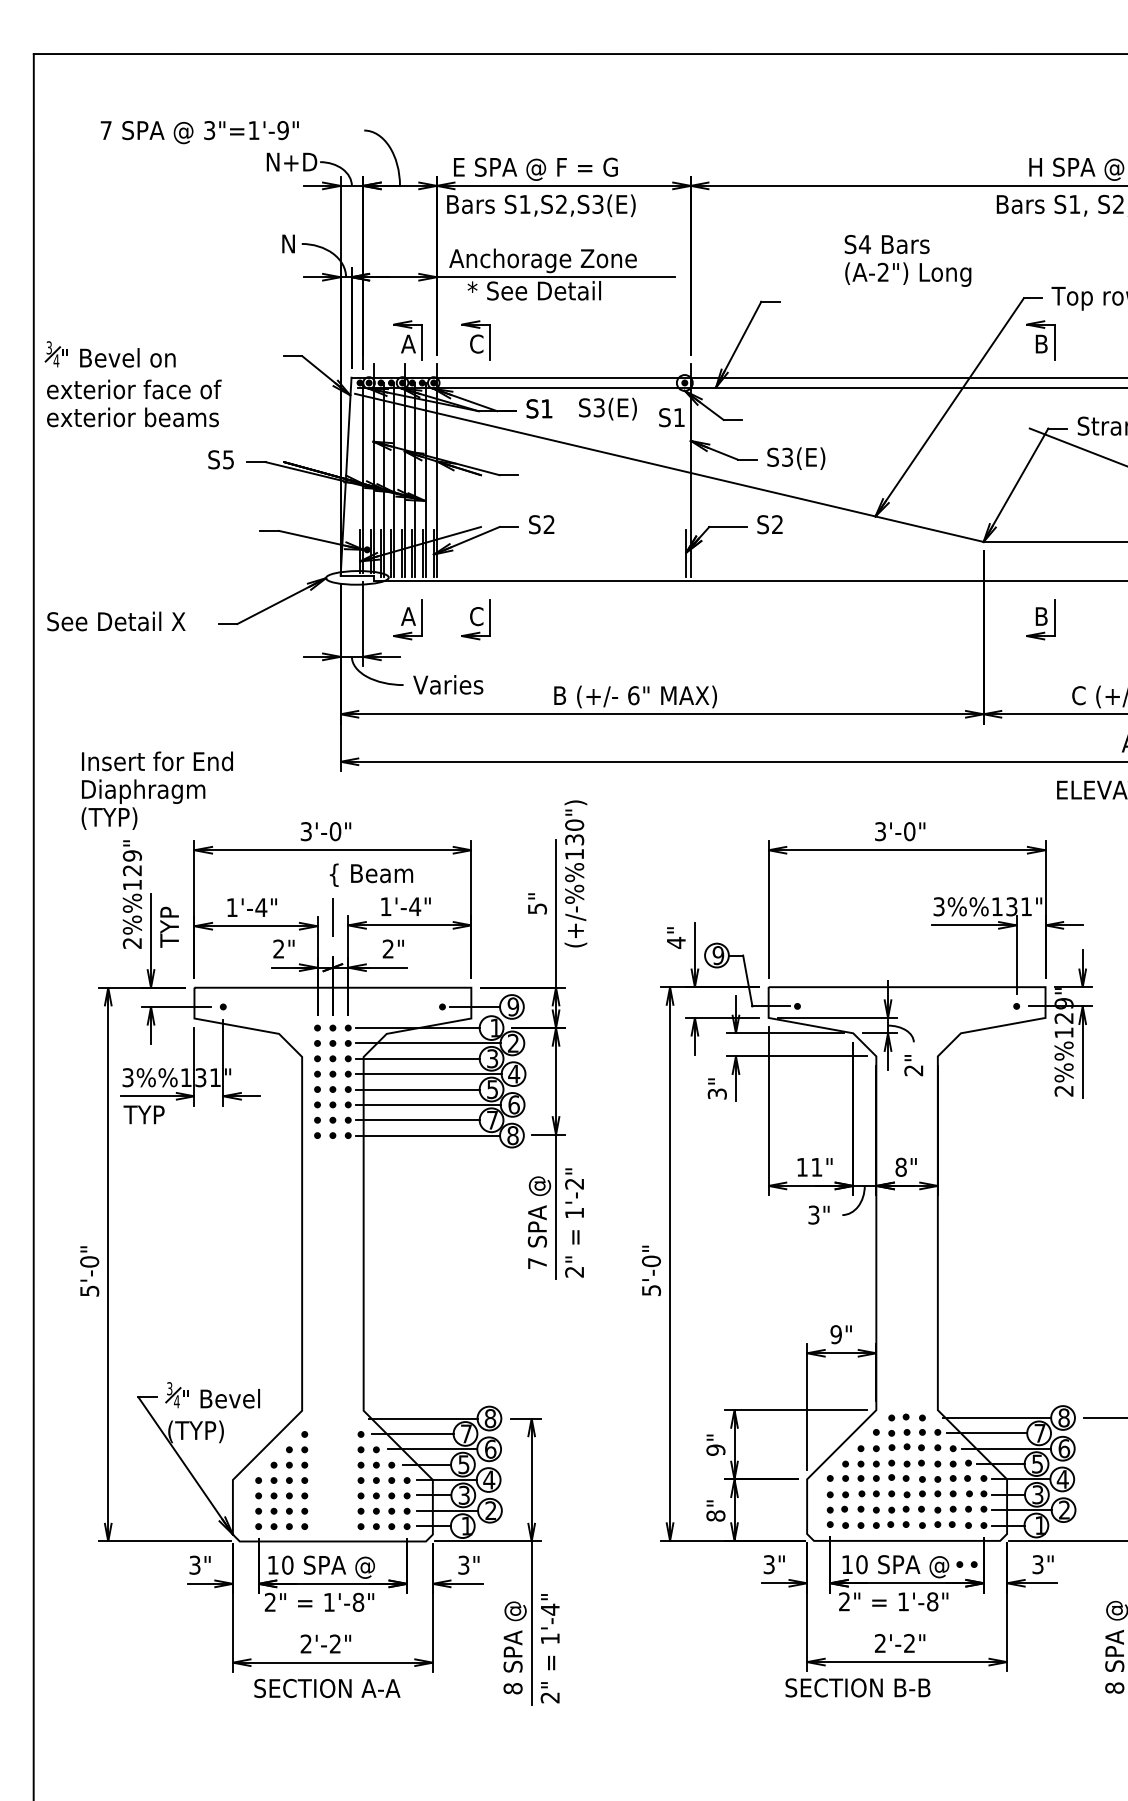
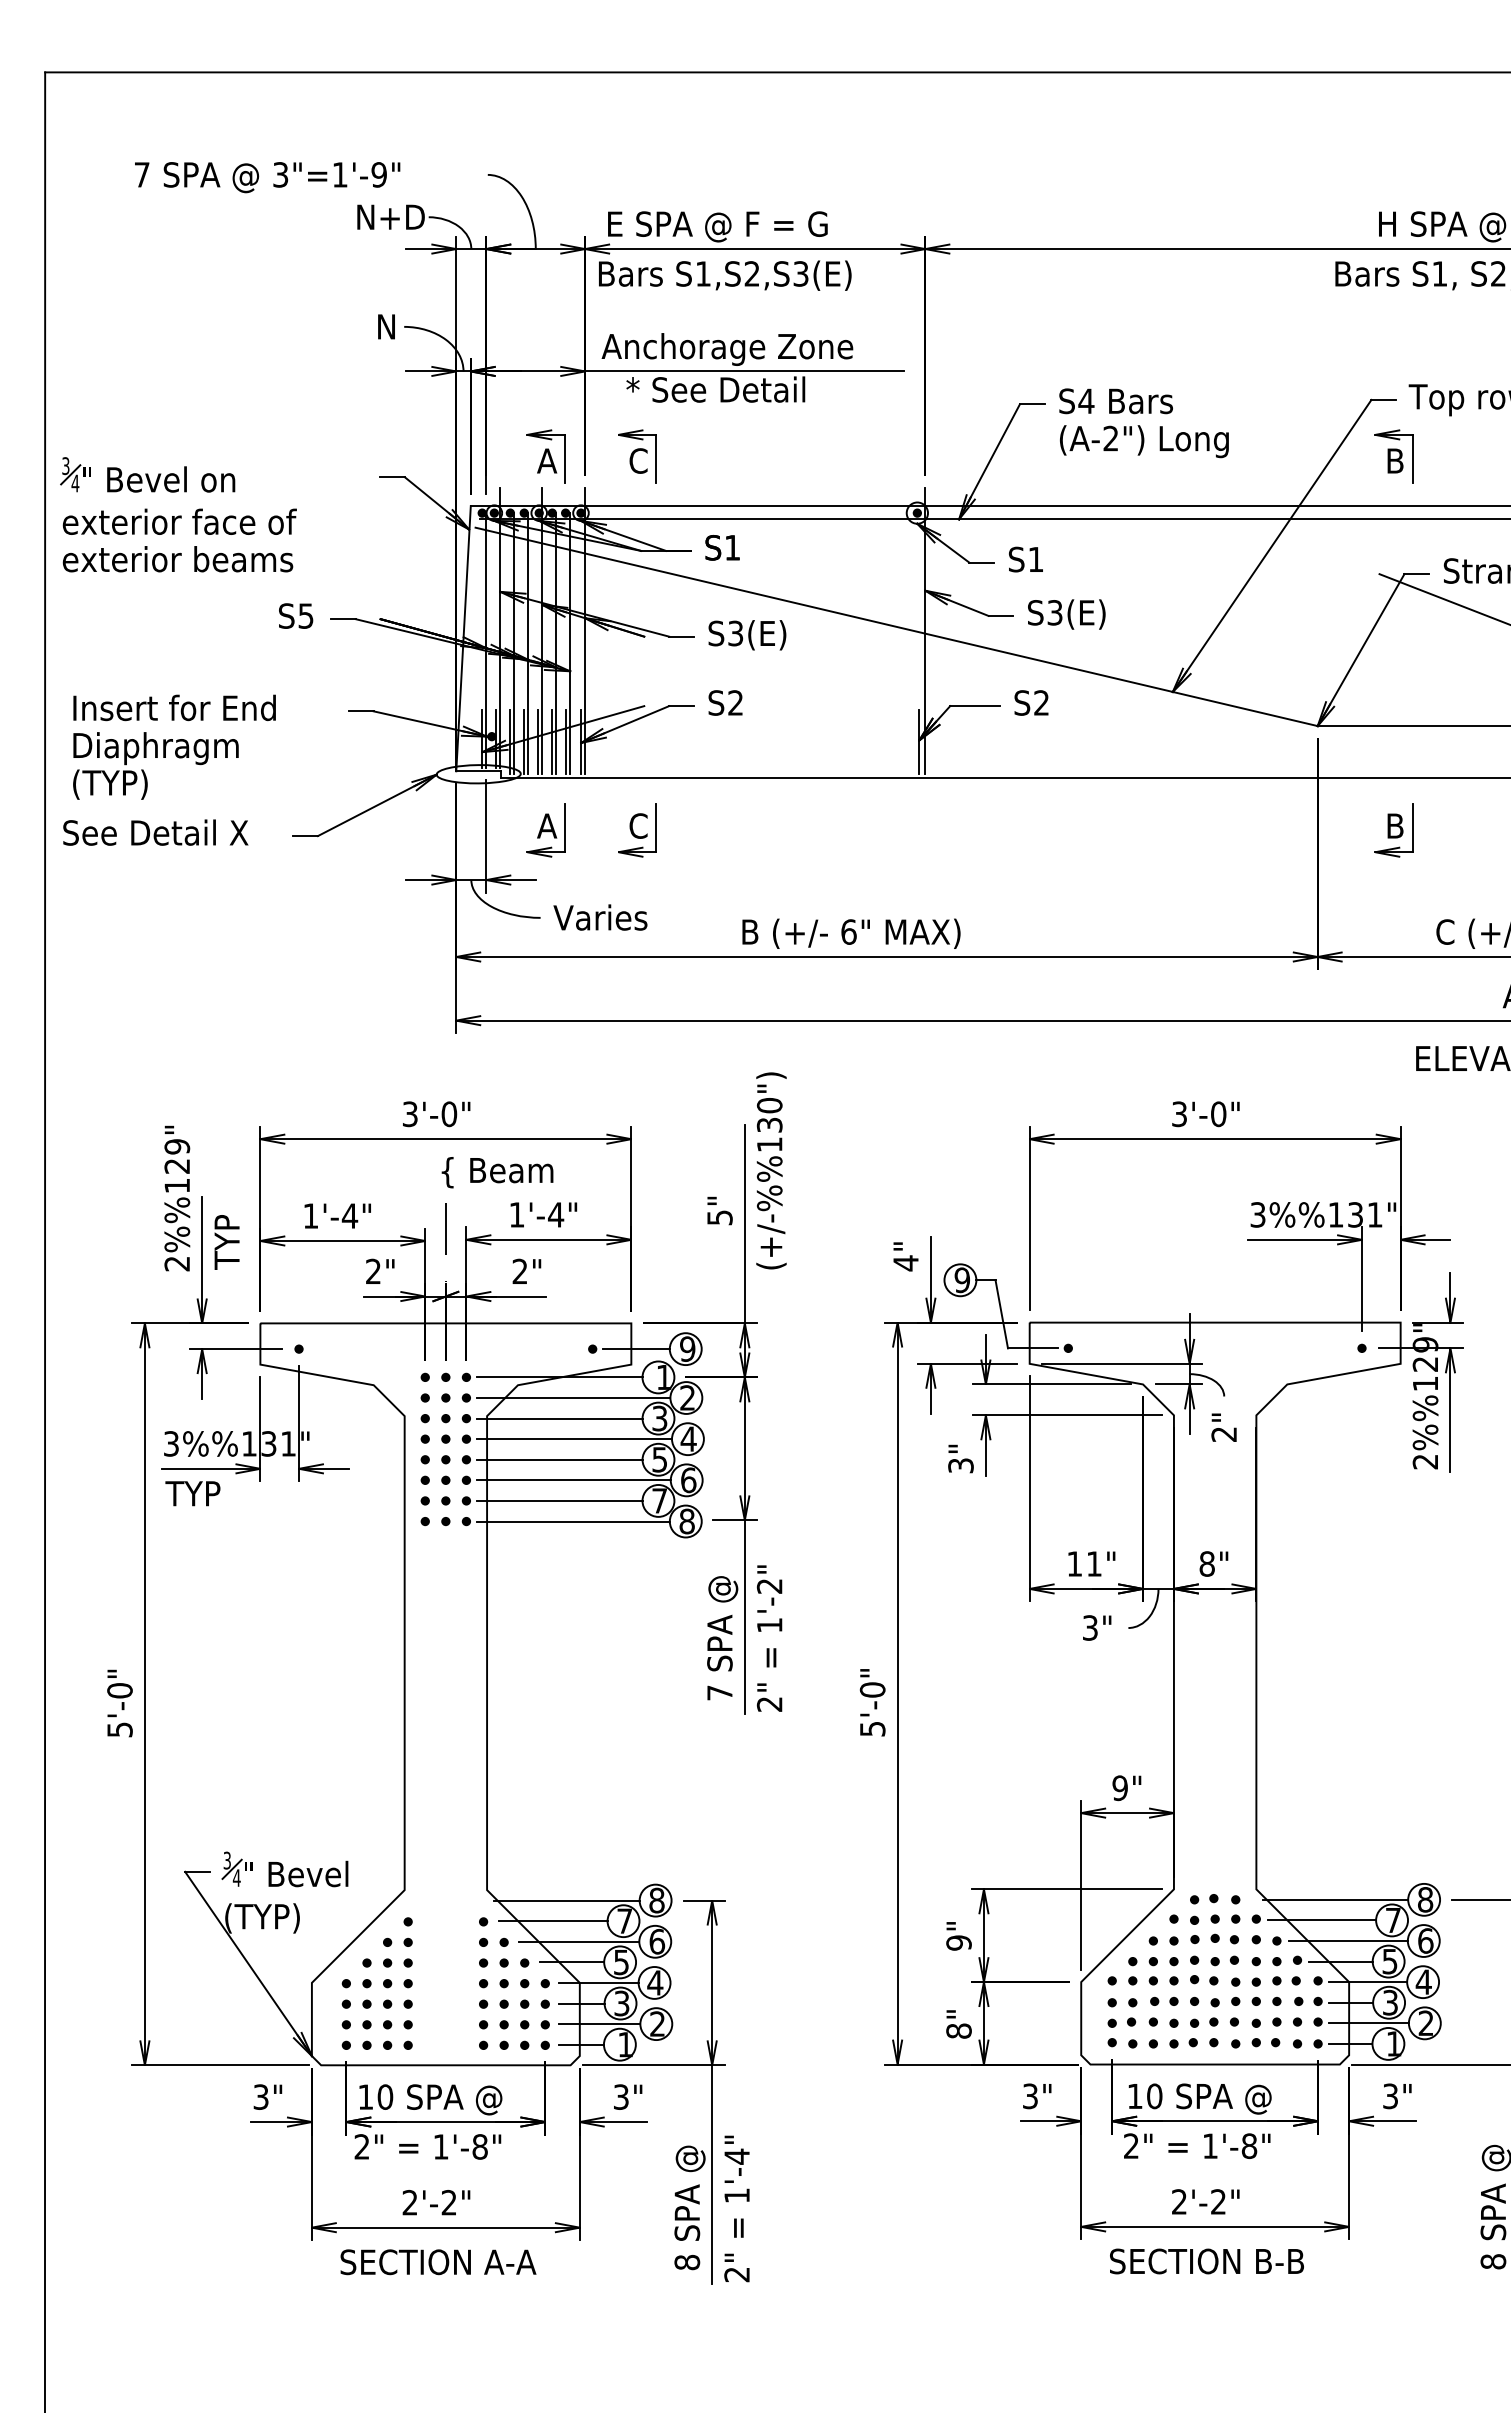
text: (907, 260) -> (1143, 422), moved
text: (607, 408) -> (746, 634), moved
text: (671, 417) -> (1025, 559), moved
text: (156, 790) -> (173, 746), moved
part: (966, 1564) -> (1294, 2096), removed
text: (857, 1687) -> (1206, 2260), moved

